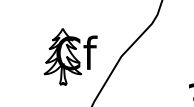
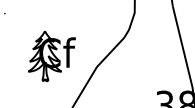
part: (70, 57) -> (51, 56), moved

